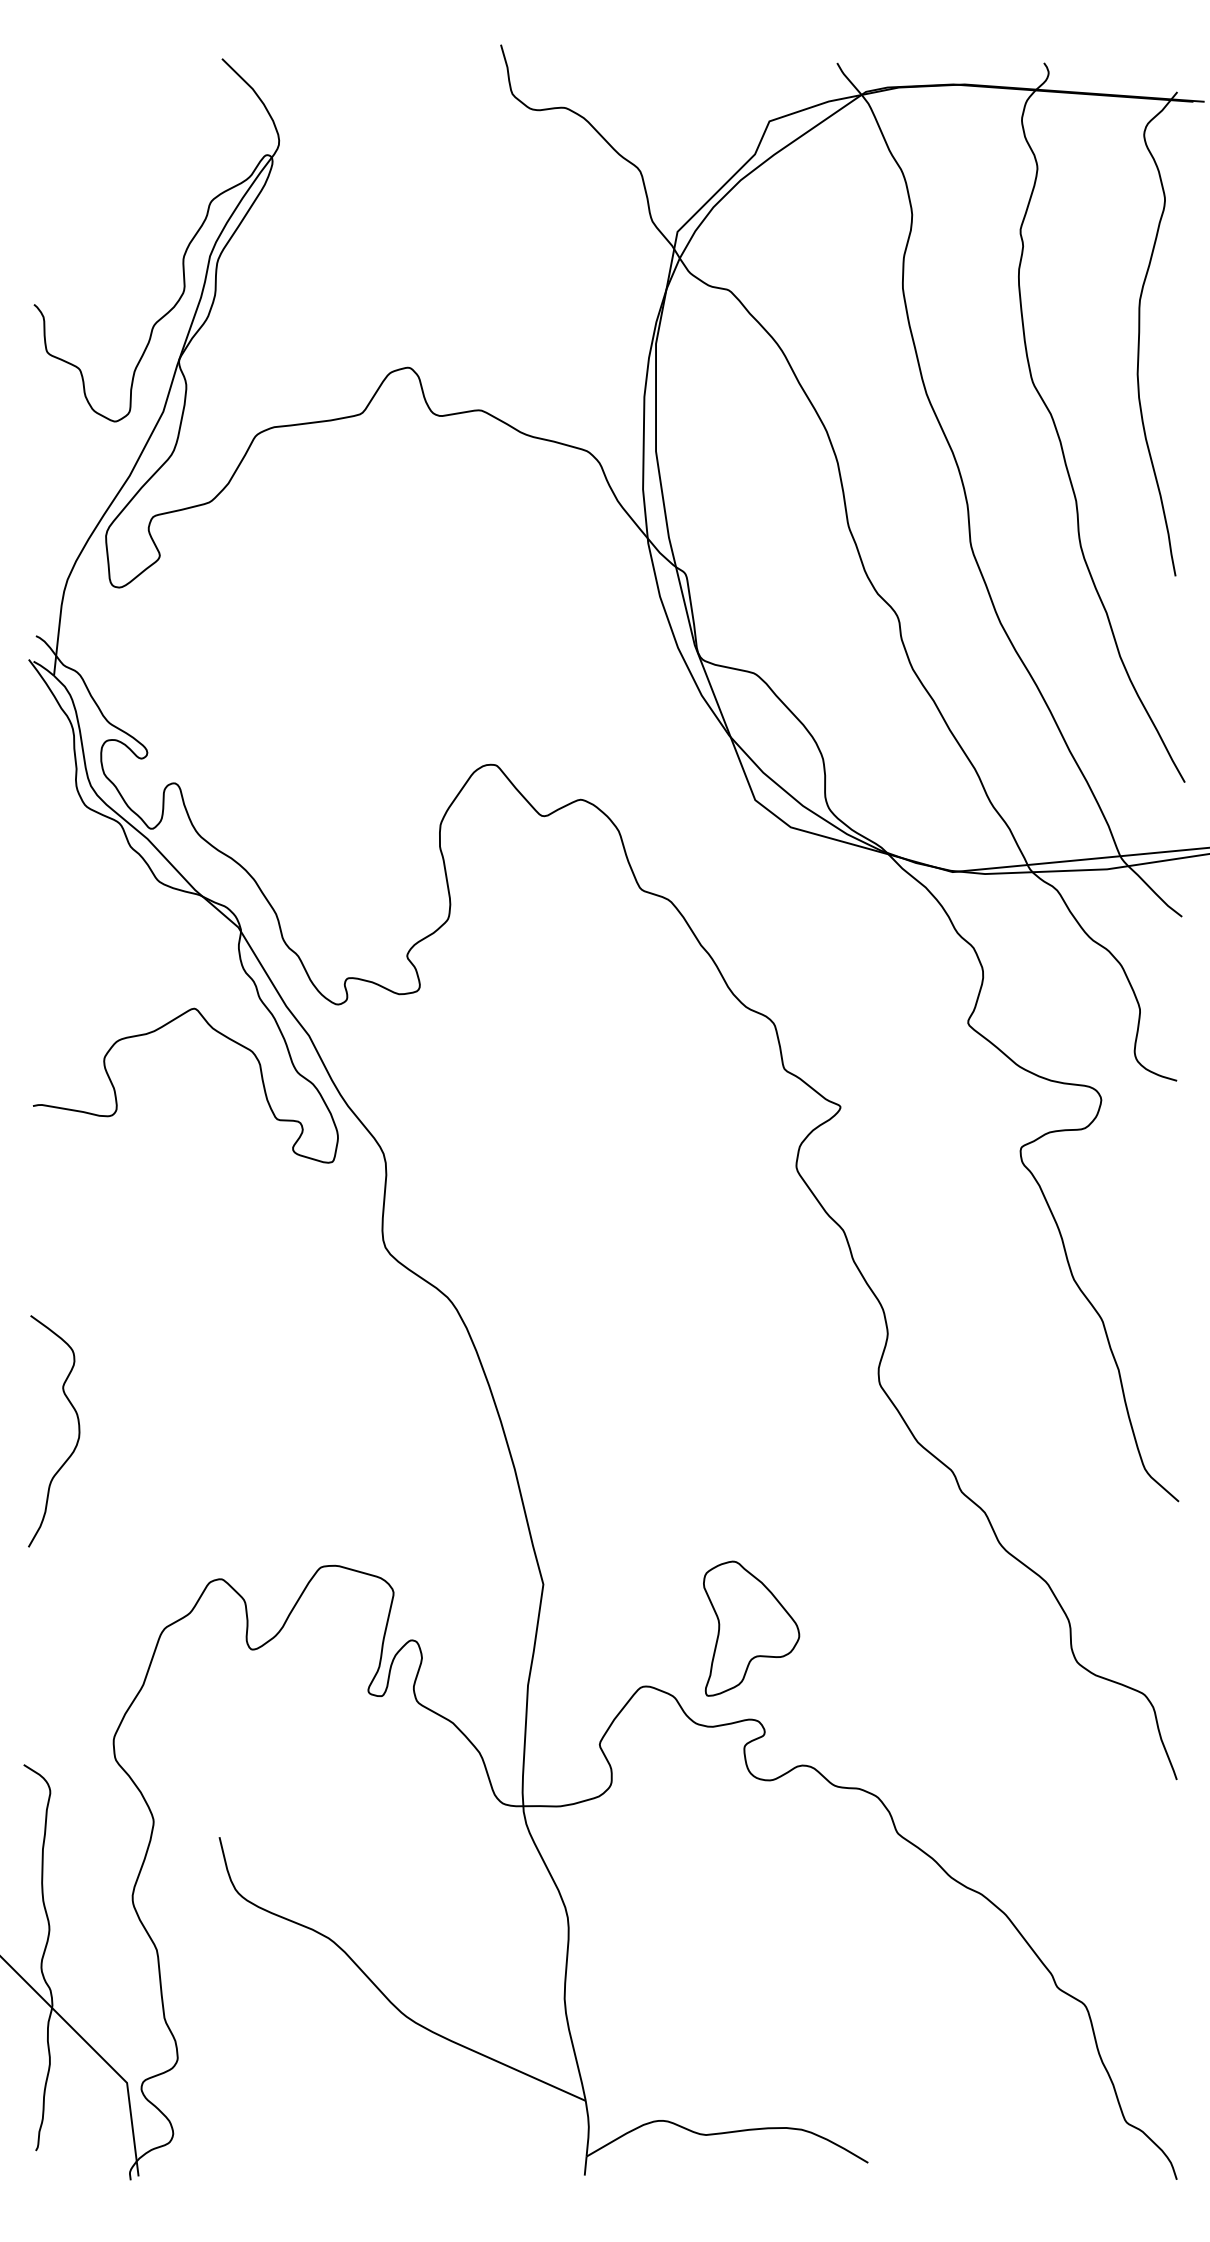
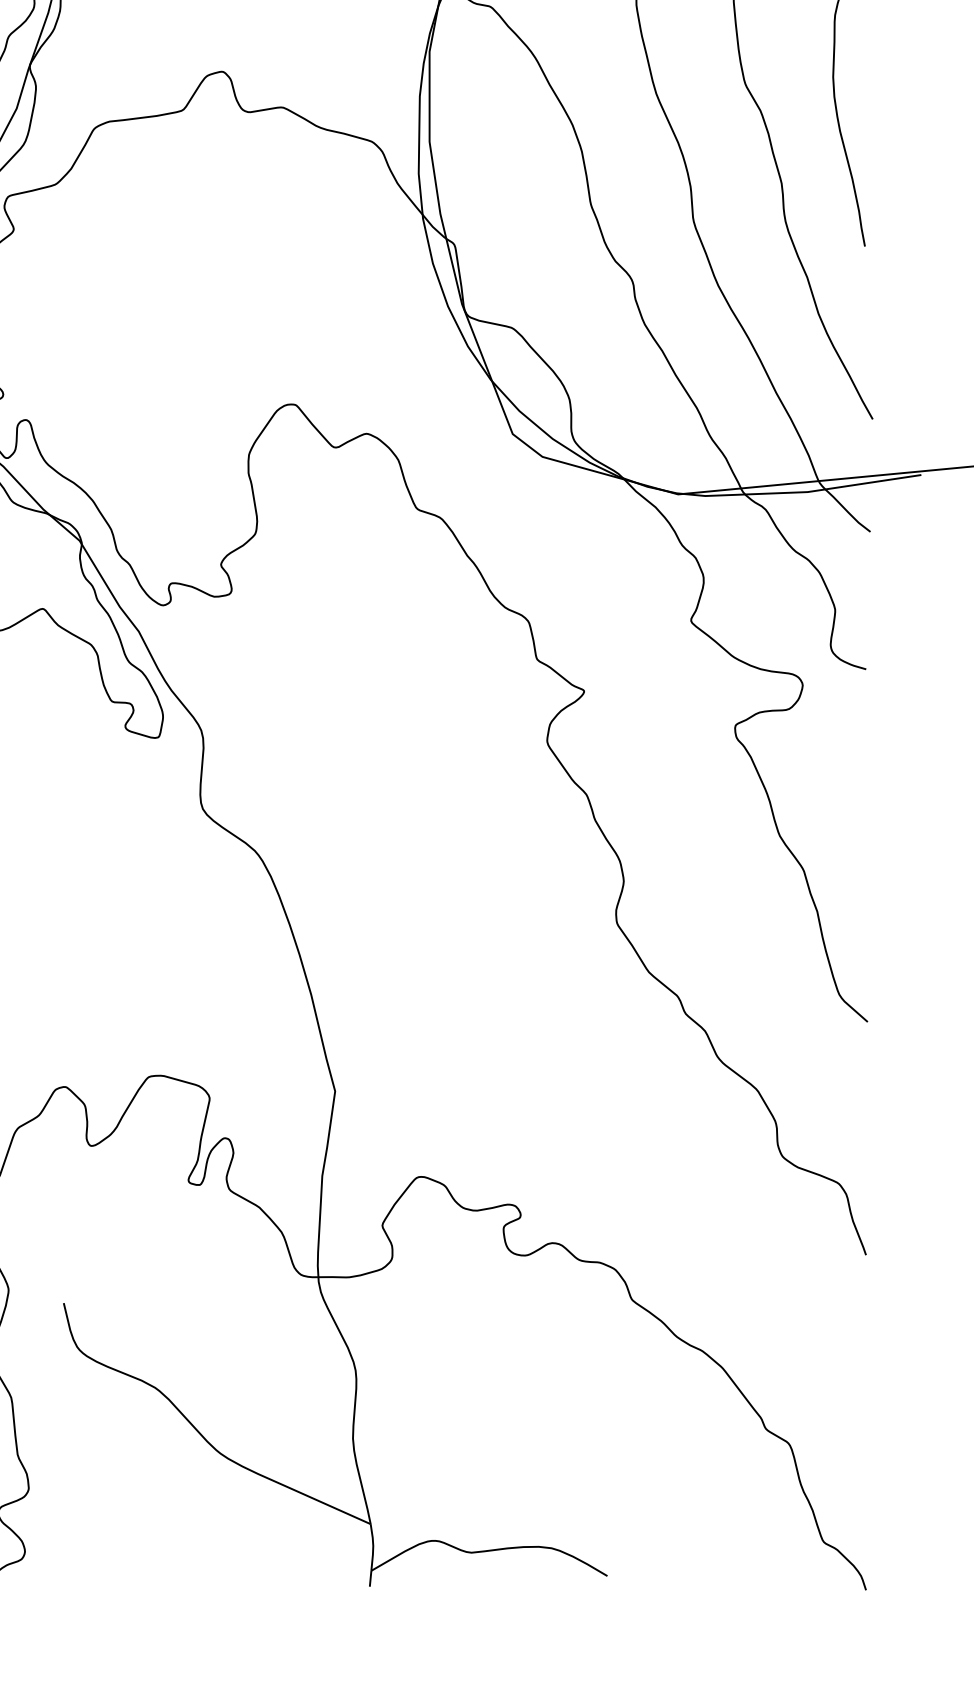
part: (751, 1628) -> (509, 1128), removed

